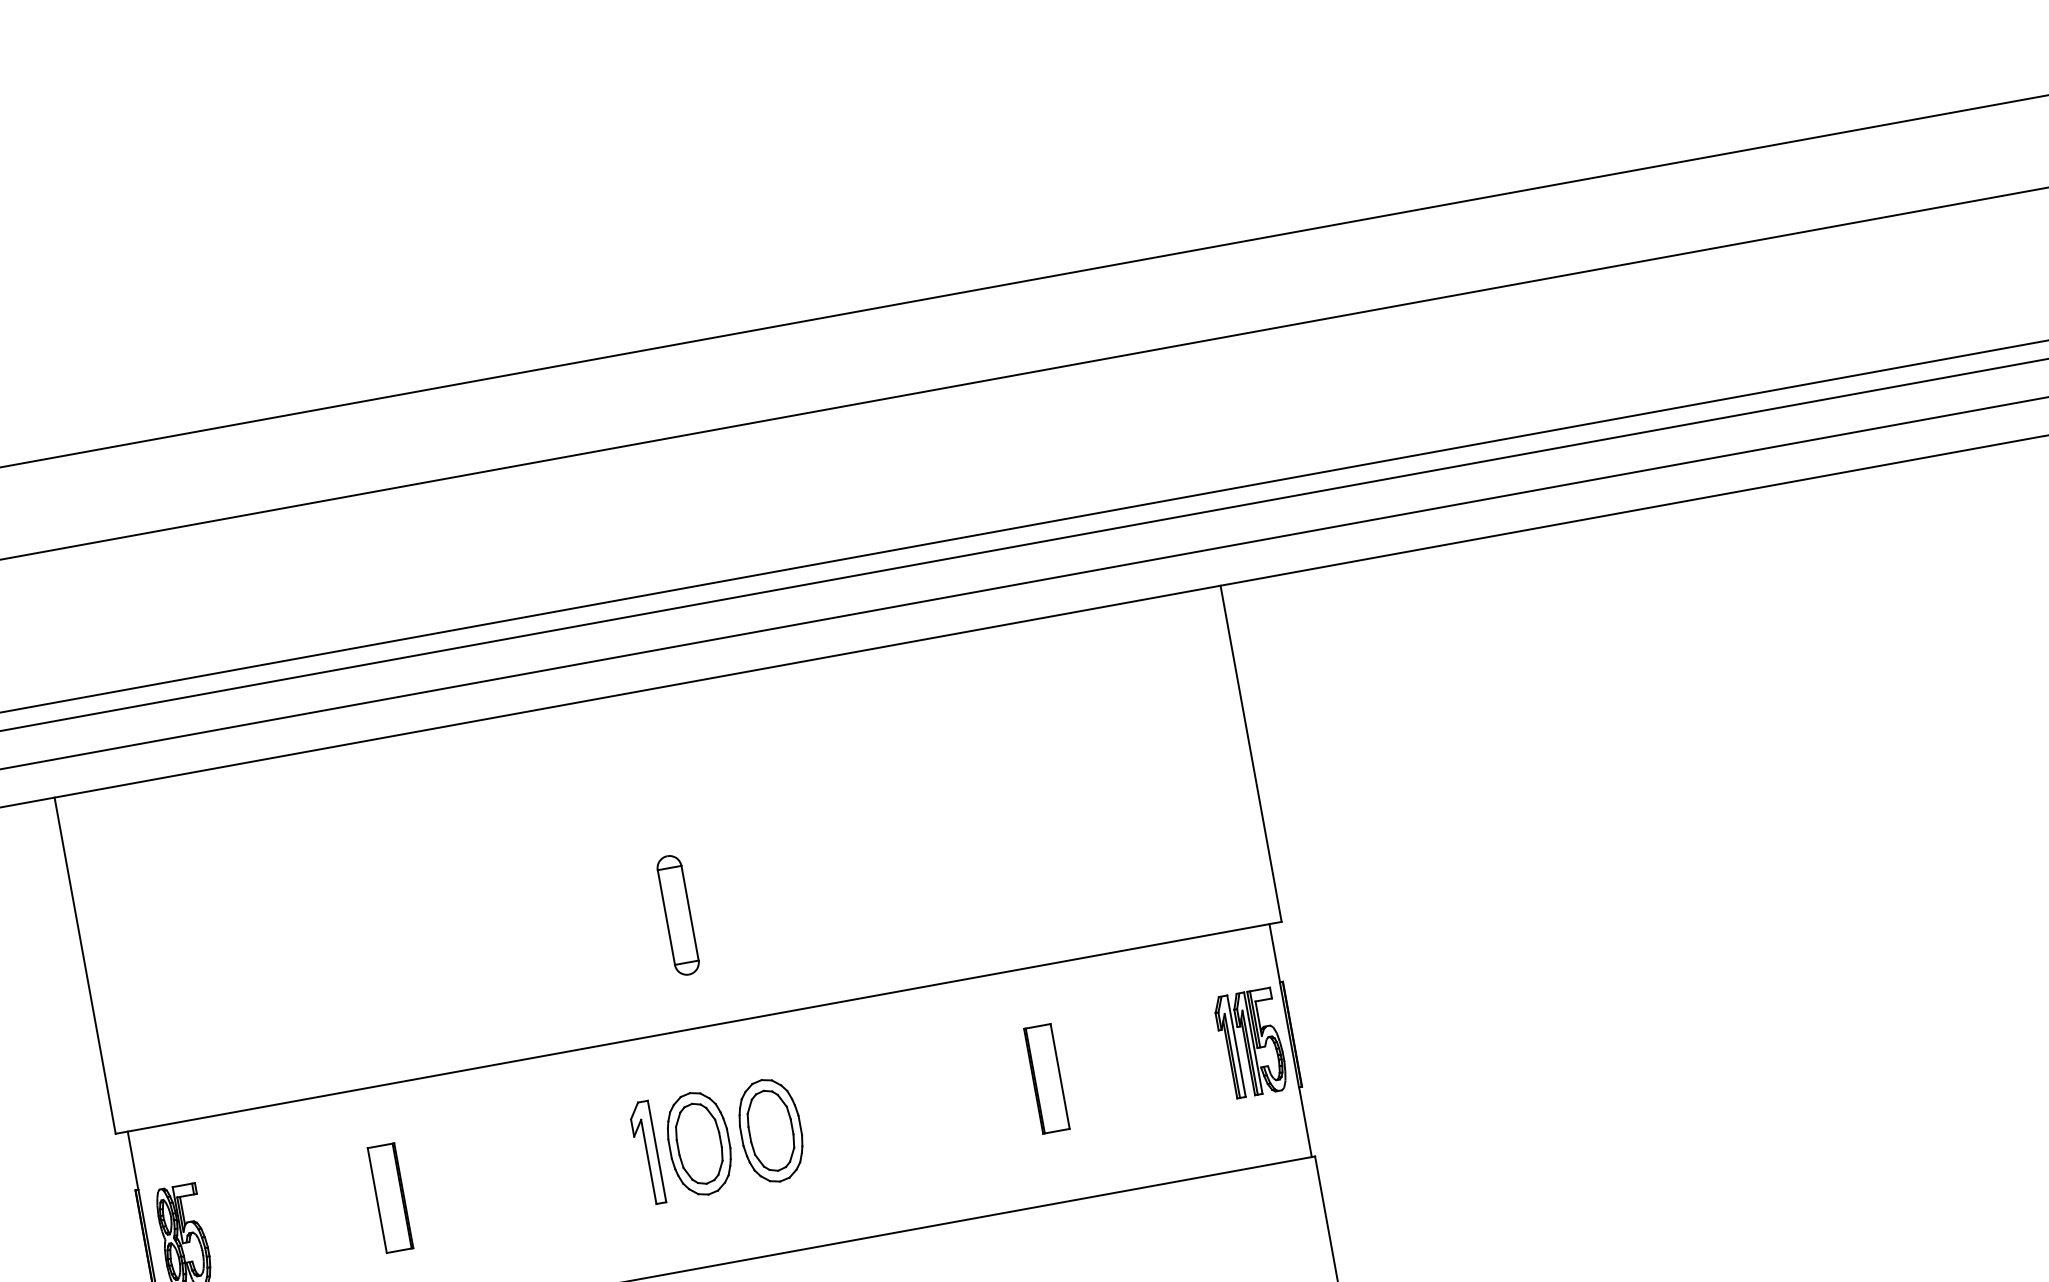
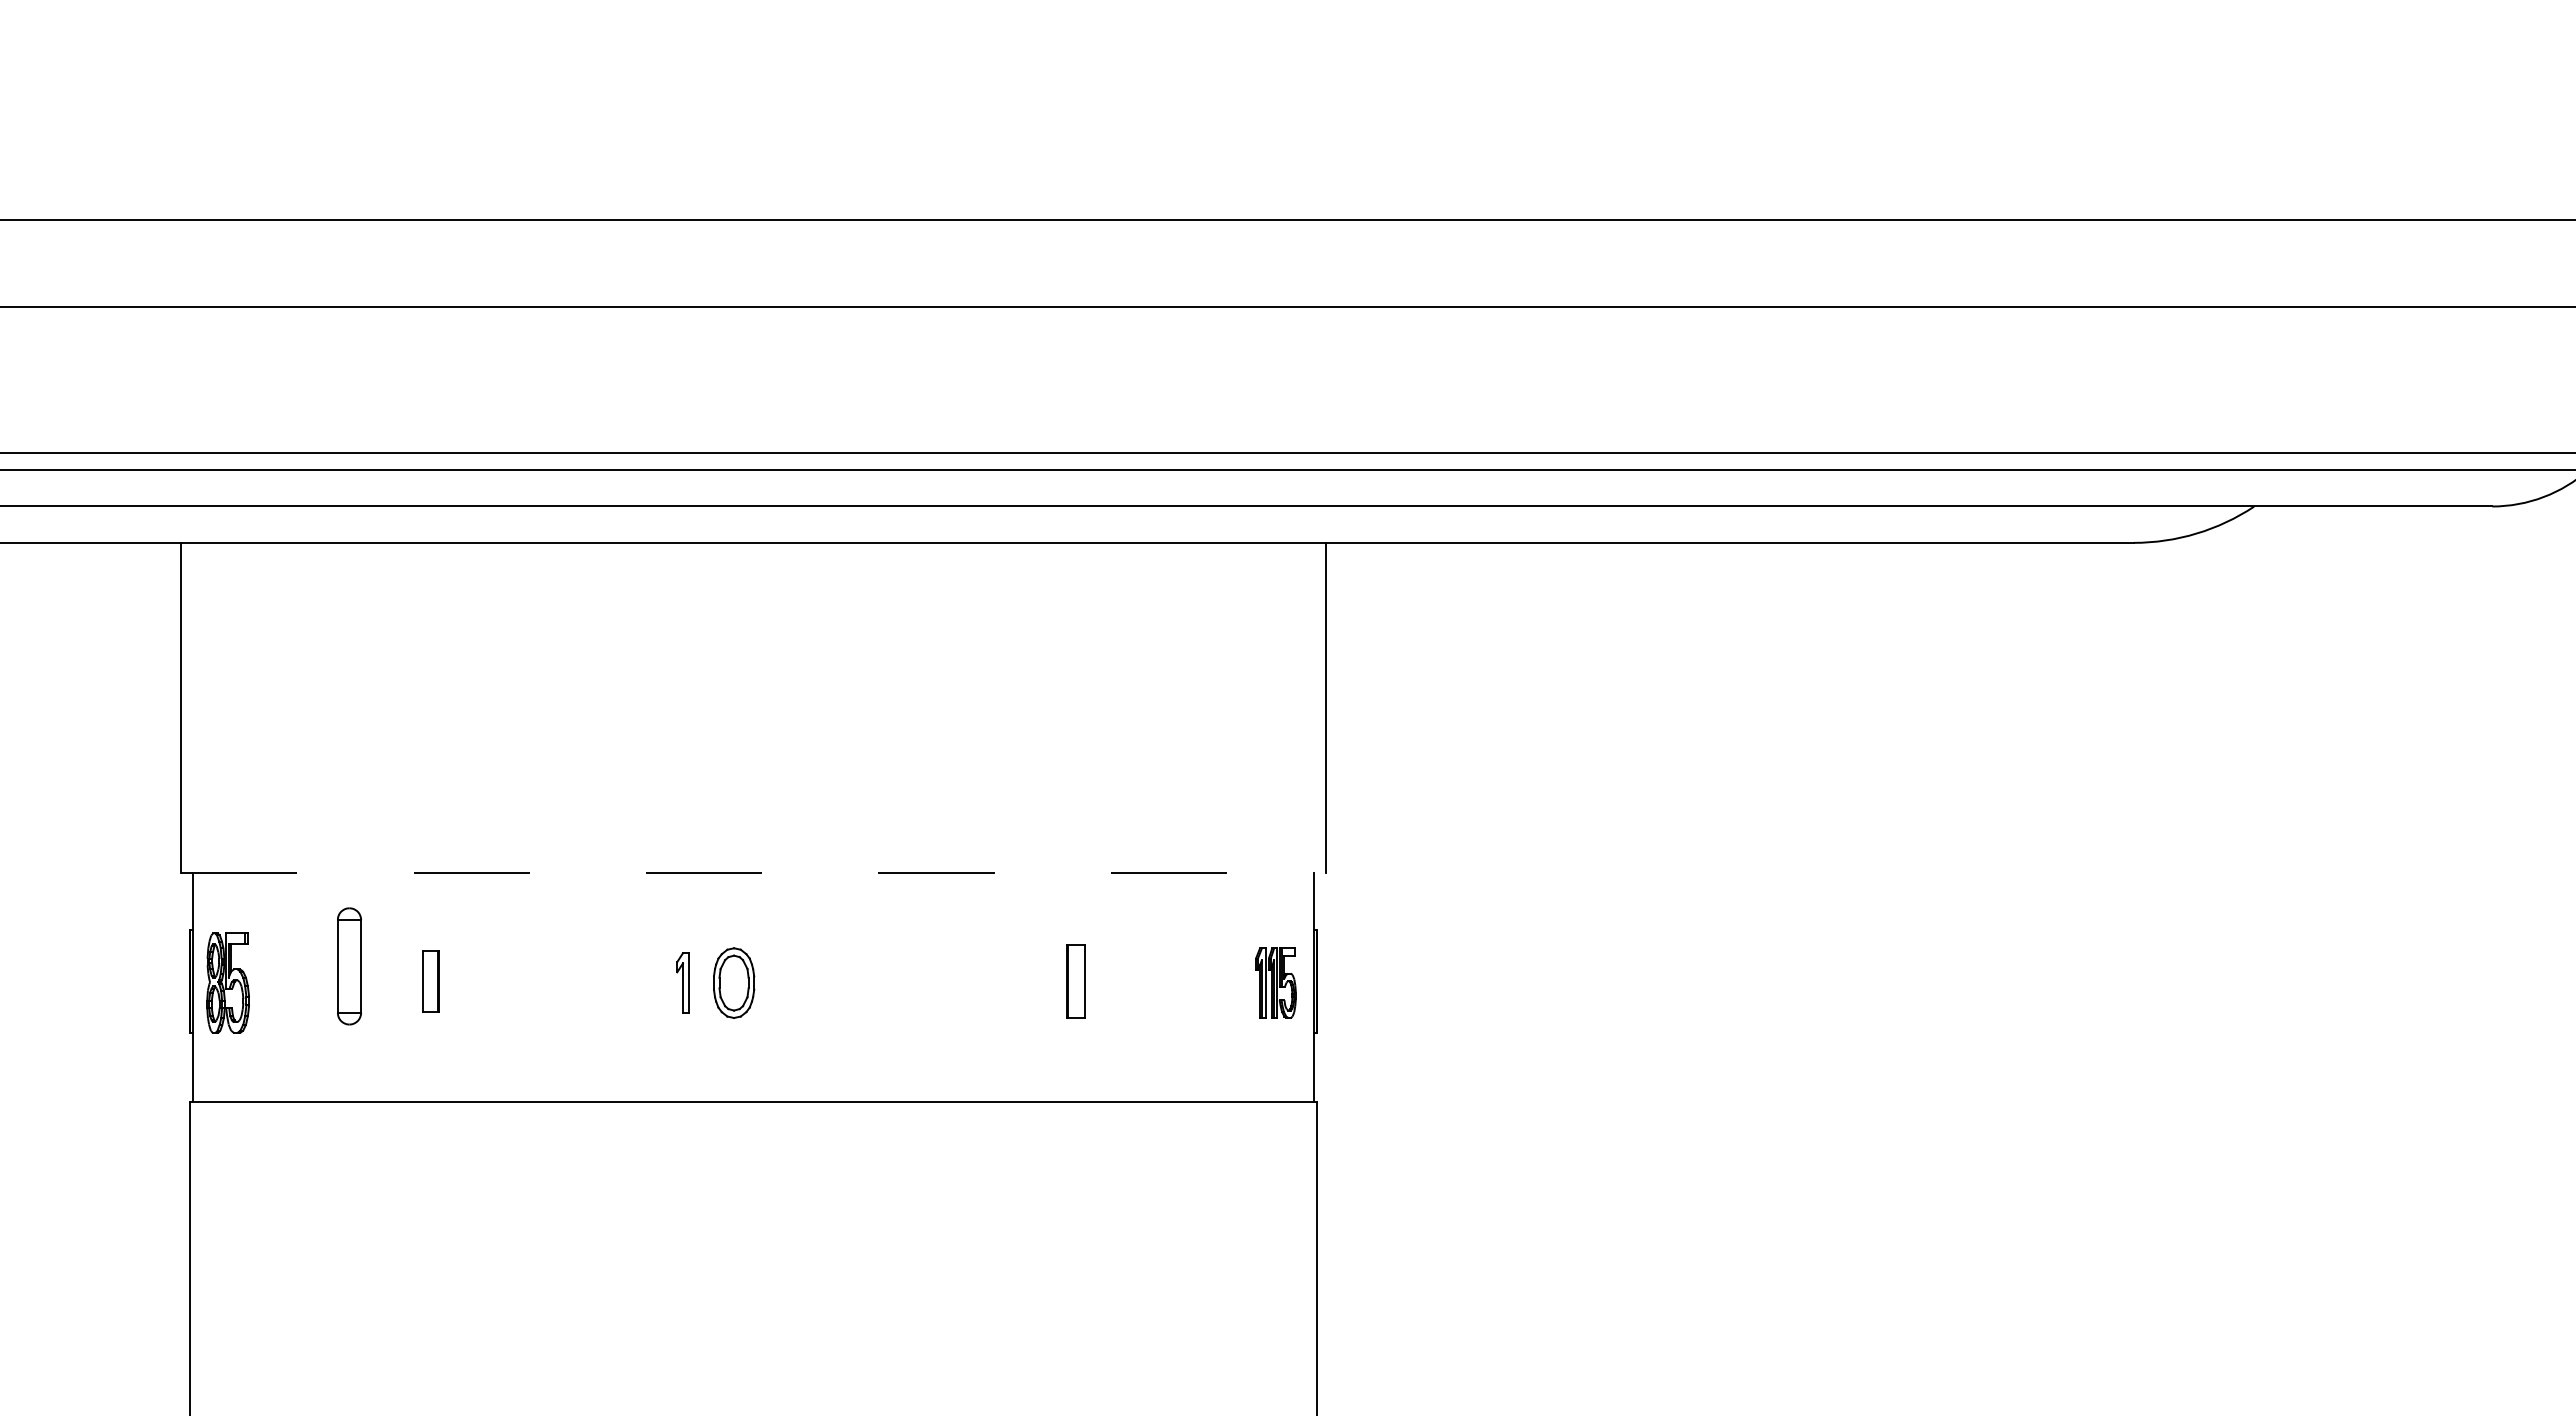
part: (678, 915) -> (349, 966), moved
line: (699, 1027) -> (754, 872), solid -> dashed
part: (1250, 1042) -> (1275, 982), size x0.7
part: (1046, 1078) -> (1075, 981), size x0.7
part: (770, 1130) -> (804, 982), removed
part: (698, 1143) -> (733, 982), size x0.7
part: (646, 1152) -> (682, 982), size x0.6
part: (389, 1198) -> (430, 981), size x0.6

